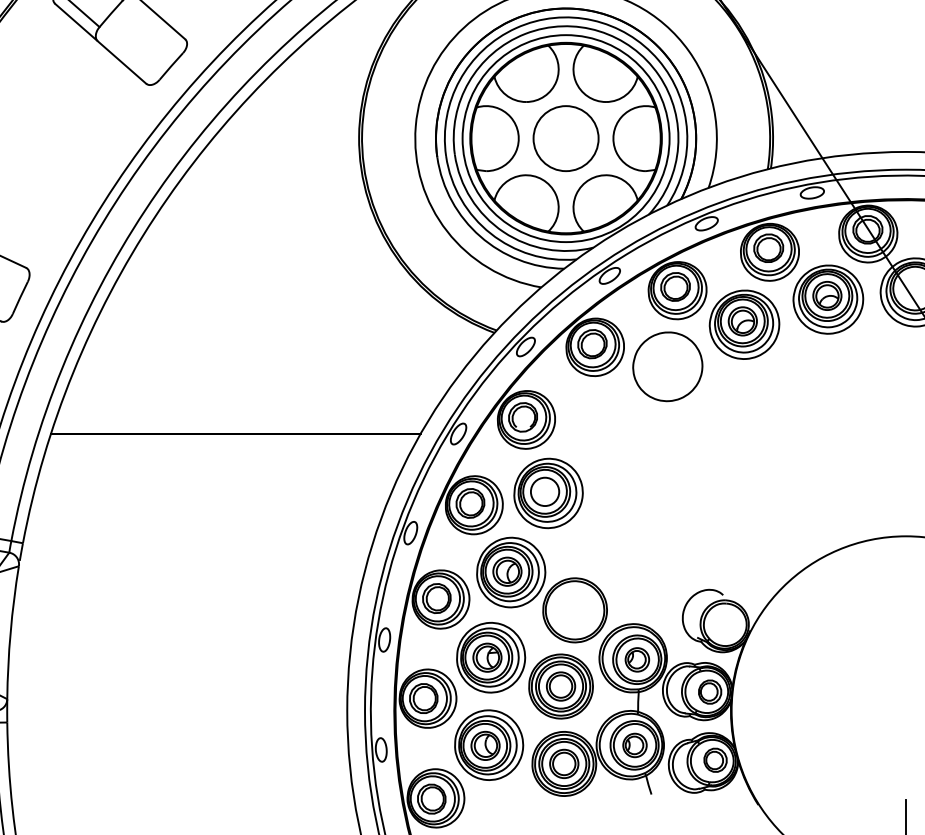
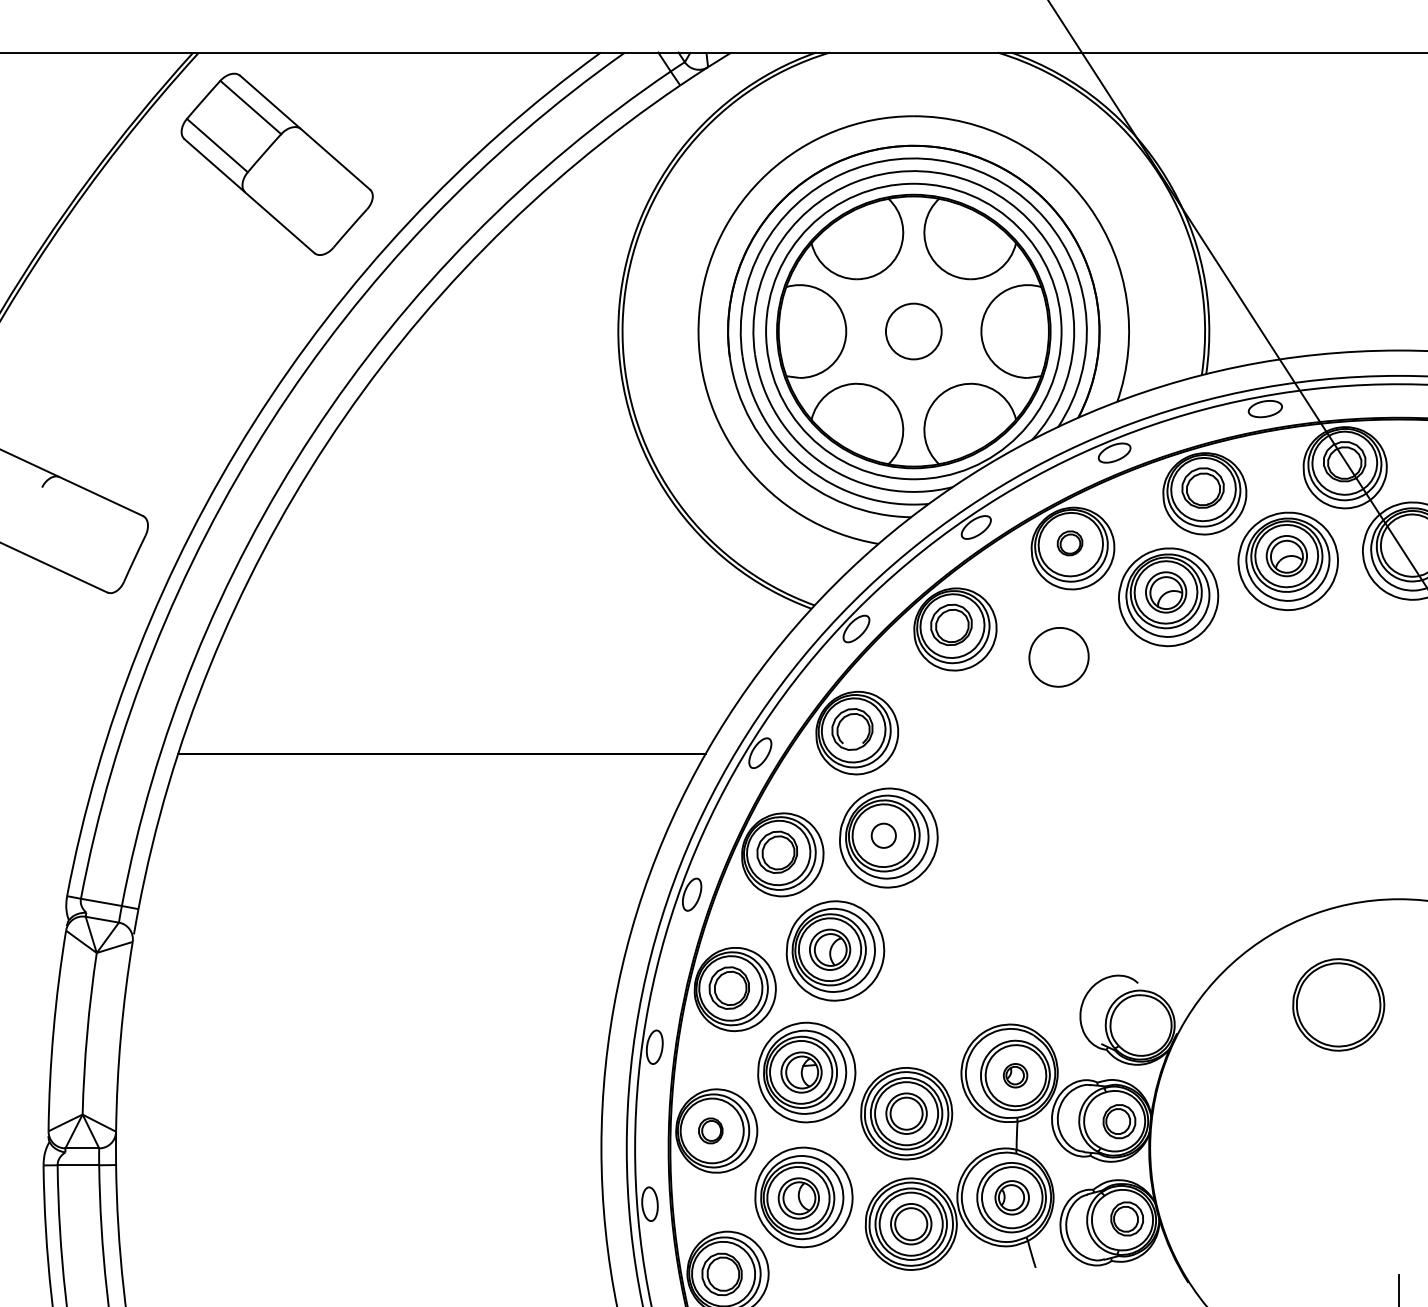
circle: (565, 138) -> (913, 331), size x0.6
part: (675, 287) -> (1069, 543), size x0.6
part: (667, 366) -> (1058, 657), size x0.6
circle: (544, 491) -> (883, 835), size x0.6
part: (574, 610) -> (1338, 1004), moved
part: (637, 659) -> (1015, 1075), size x0.7
part: (423, 698) -> (710, 1130), size x0.6

